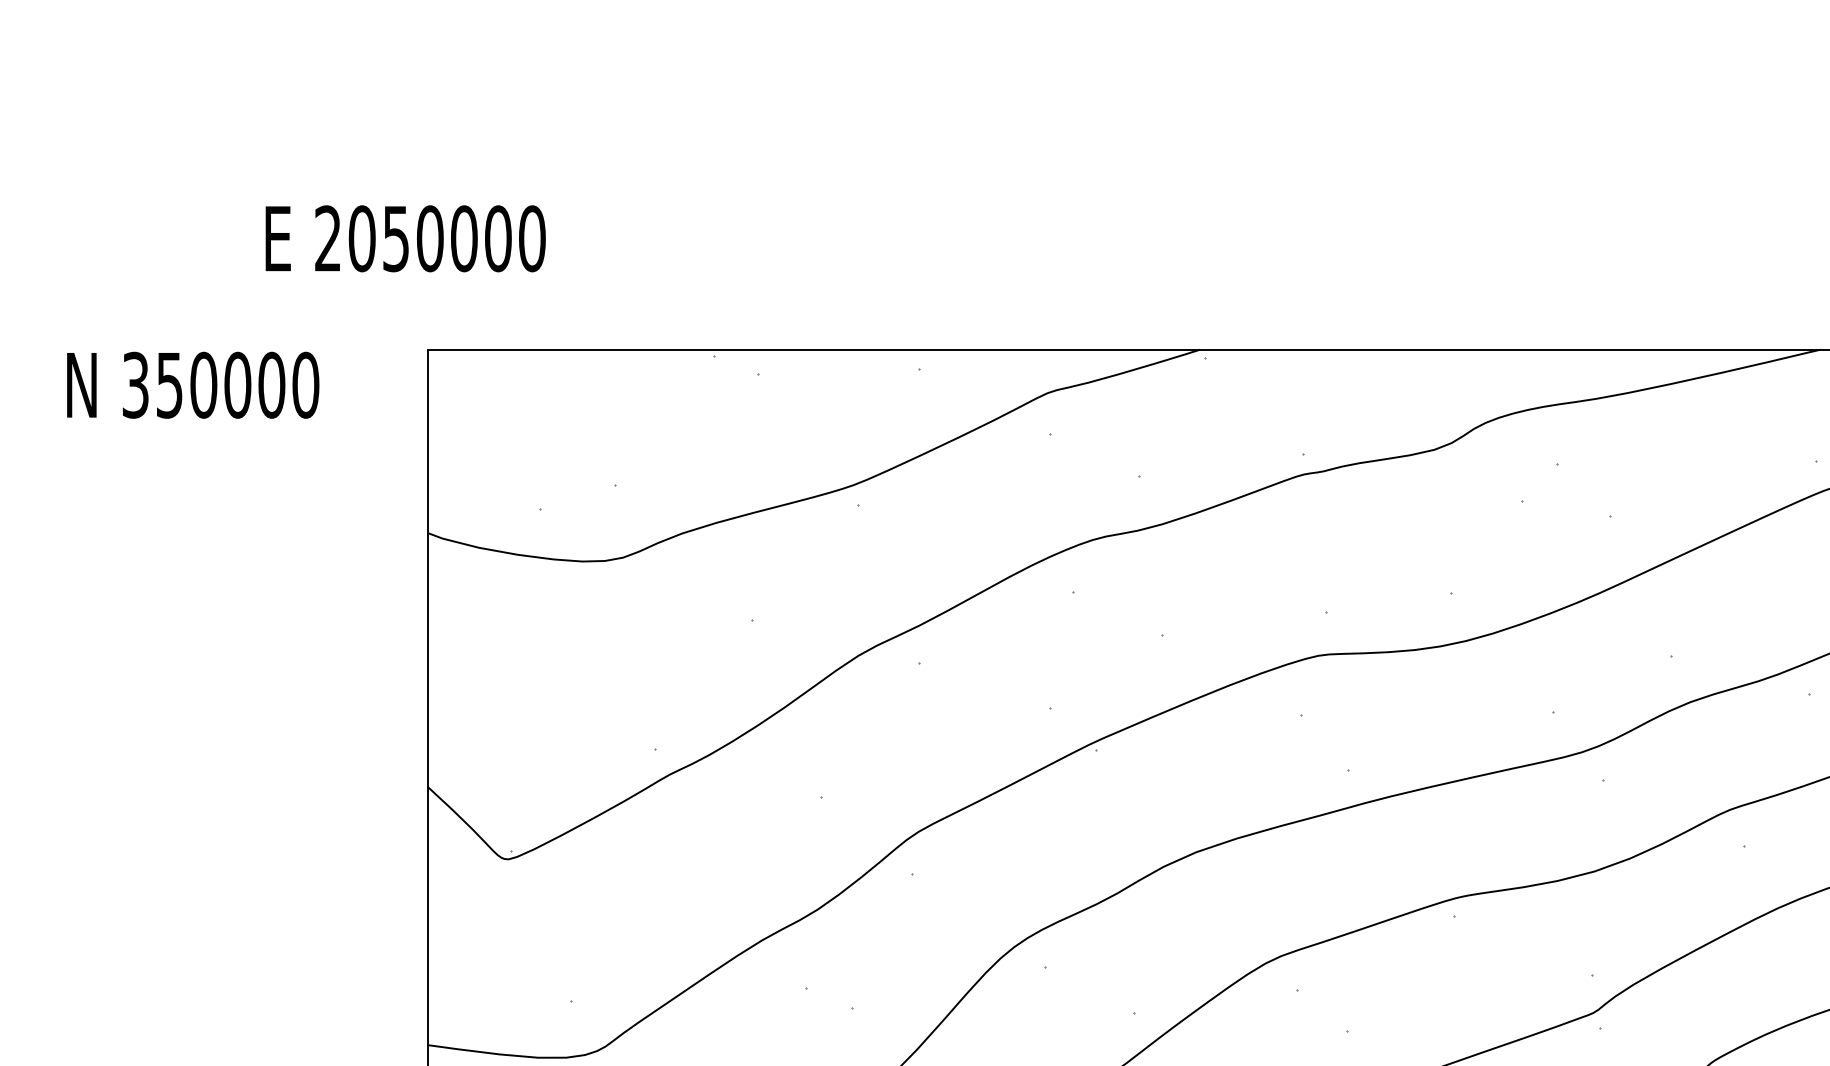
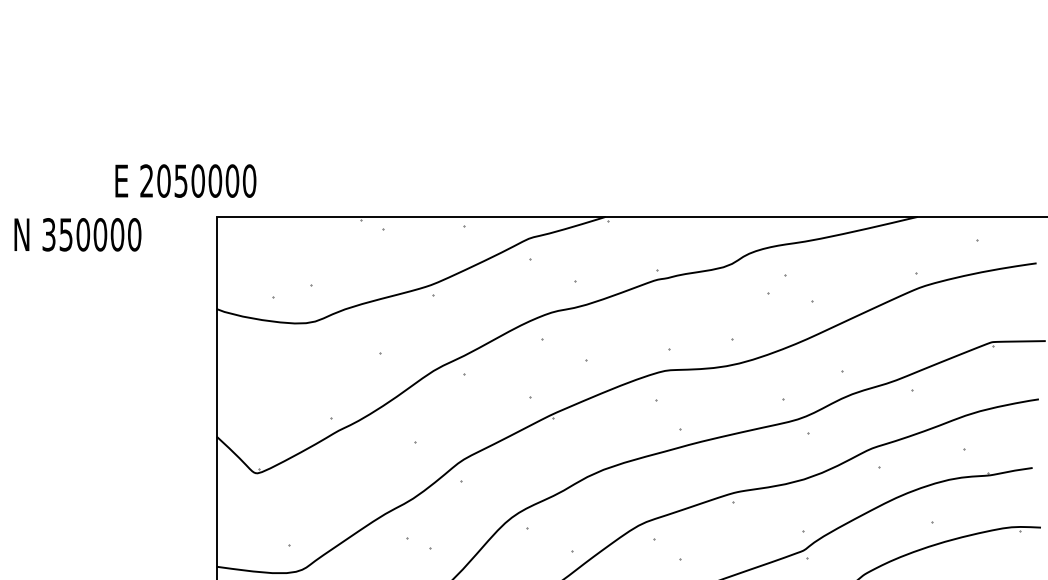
text: (404, 237) -> (185, 180), moved
text: (192, 384) -> (77, 234), moved

